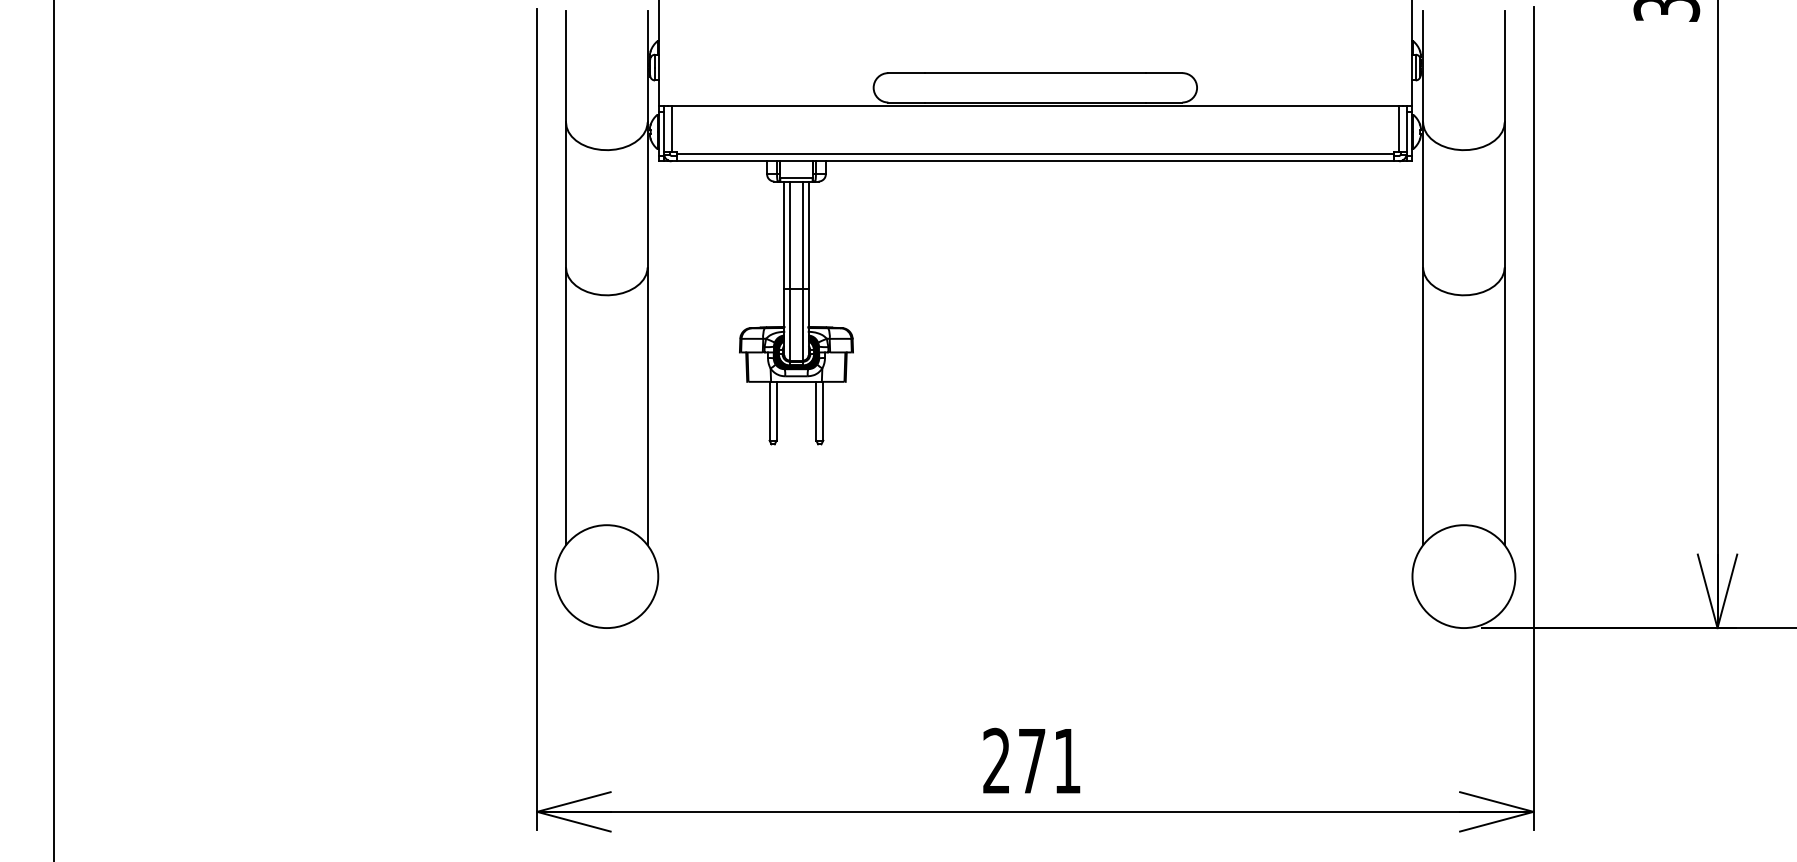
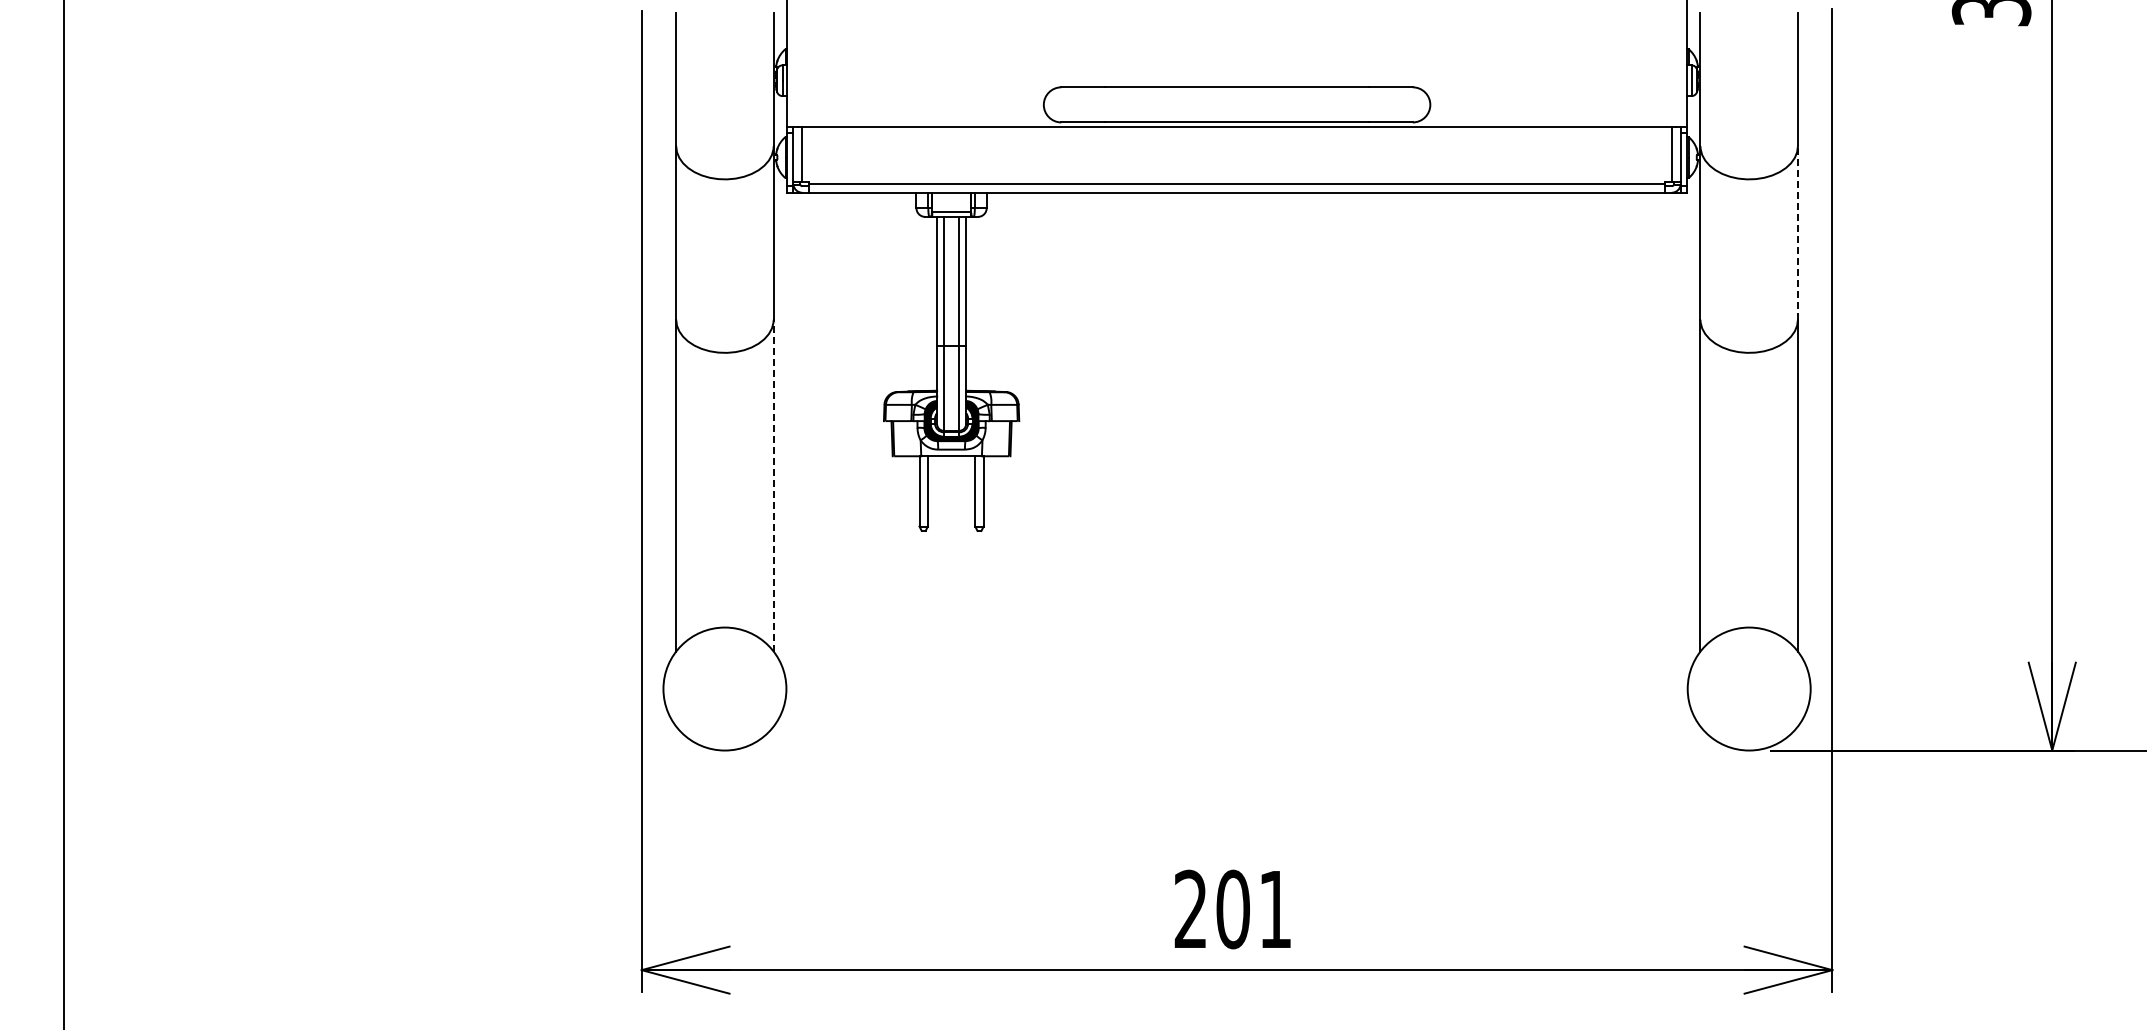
line: (1504, 194) -> (1797, 232), solid -> dashed
line: (647, 406) -> (773, 485), solid -> dashed
text: (1031, 761) -> (1232, 909), 271 -> 201

